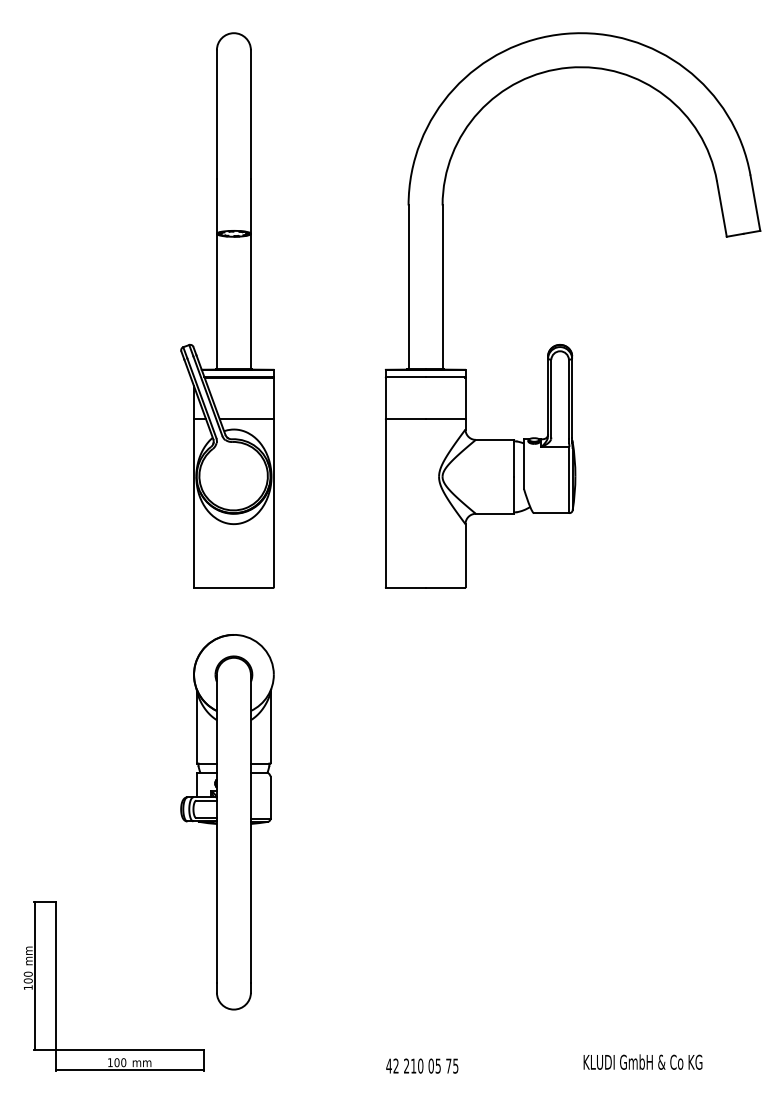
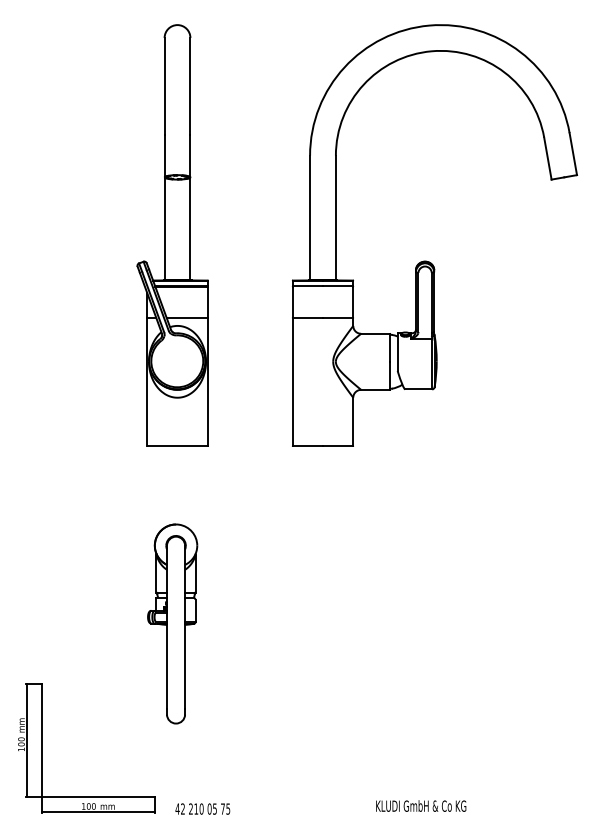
part: (227, 822) -> (172, 624), size x0.7
text: (642, 1061) -> (420, 805), moved
text: (422, 1065) -> (203, 808), moved

